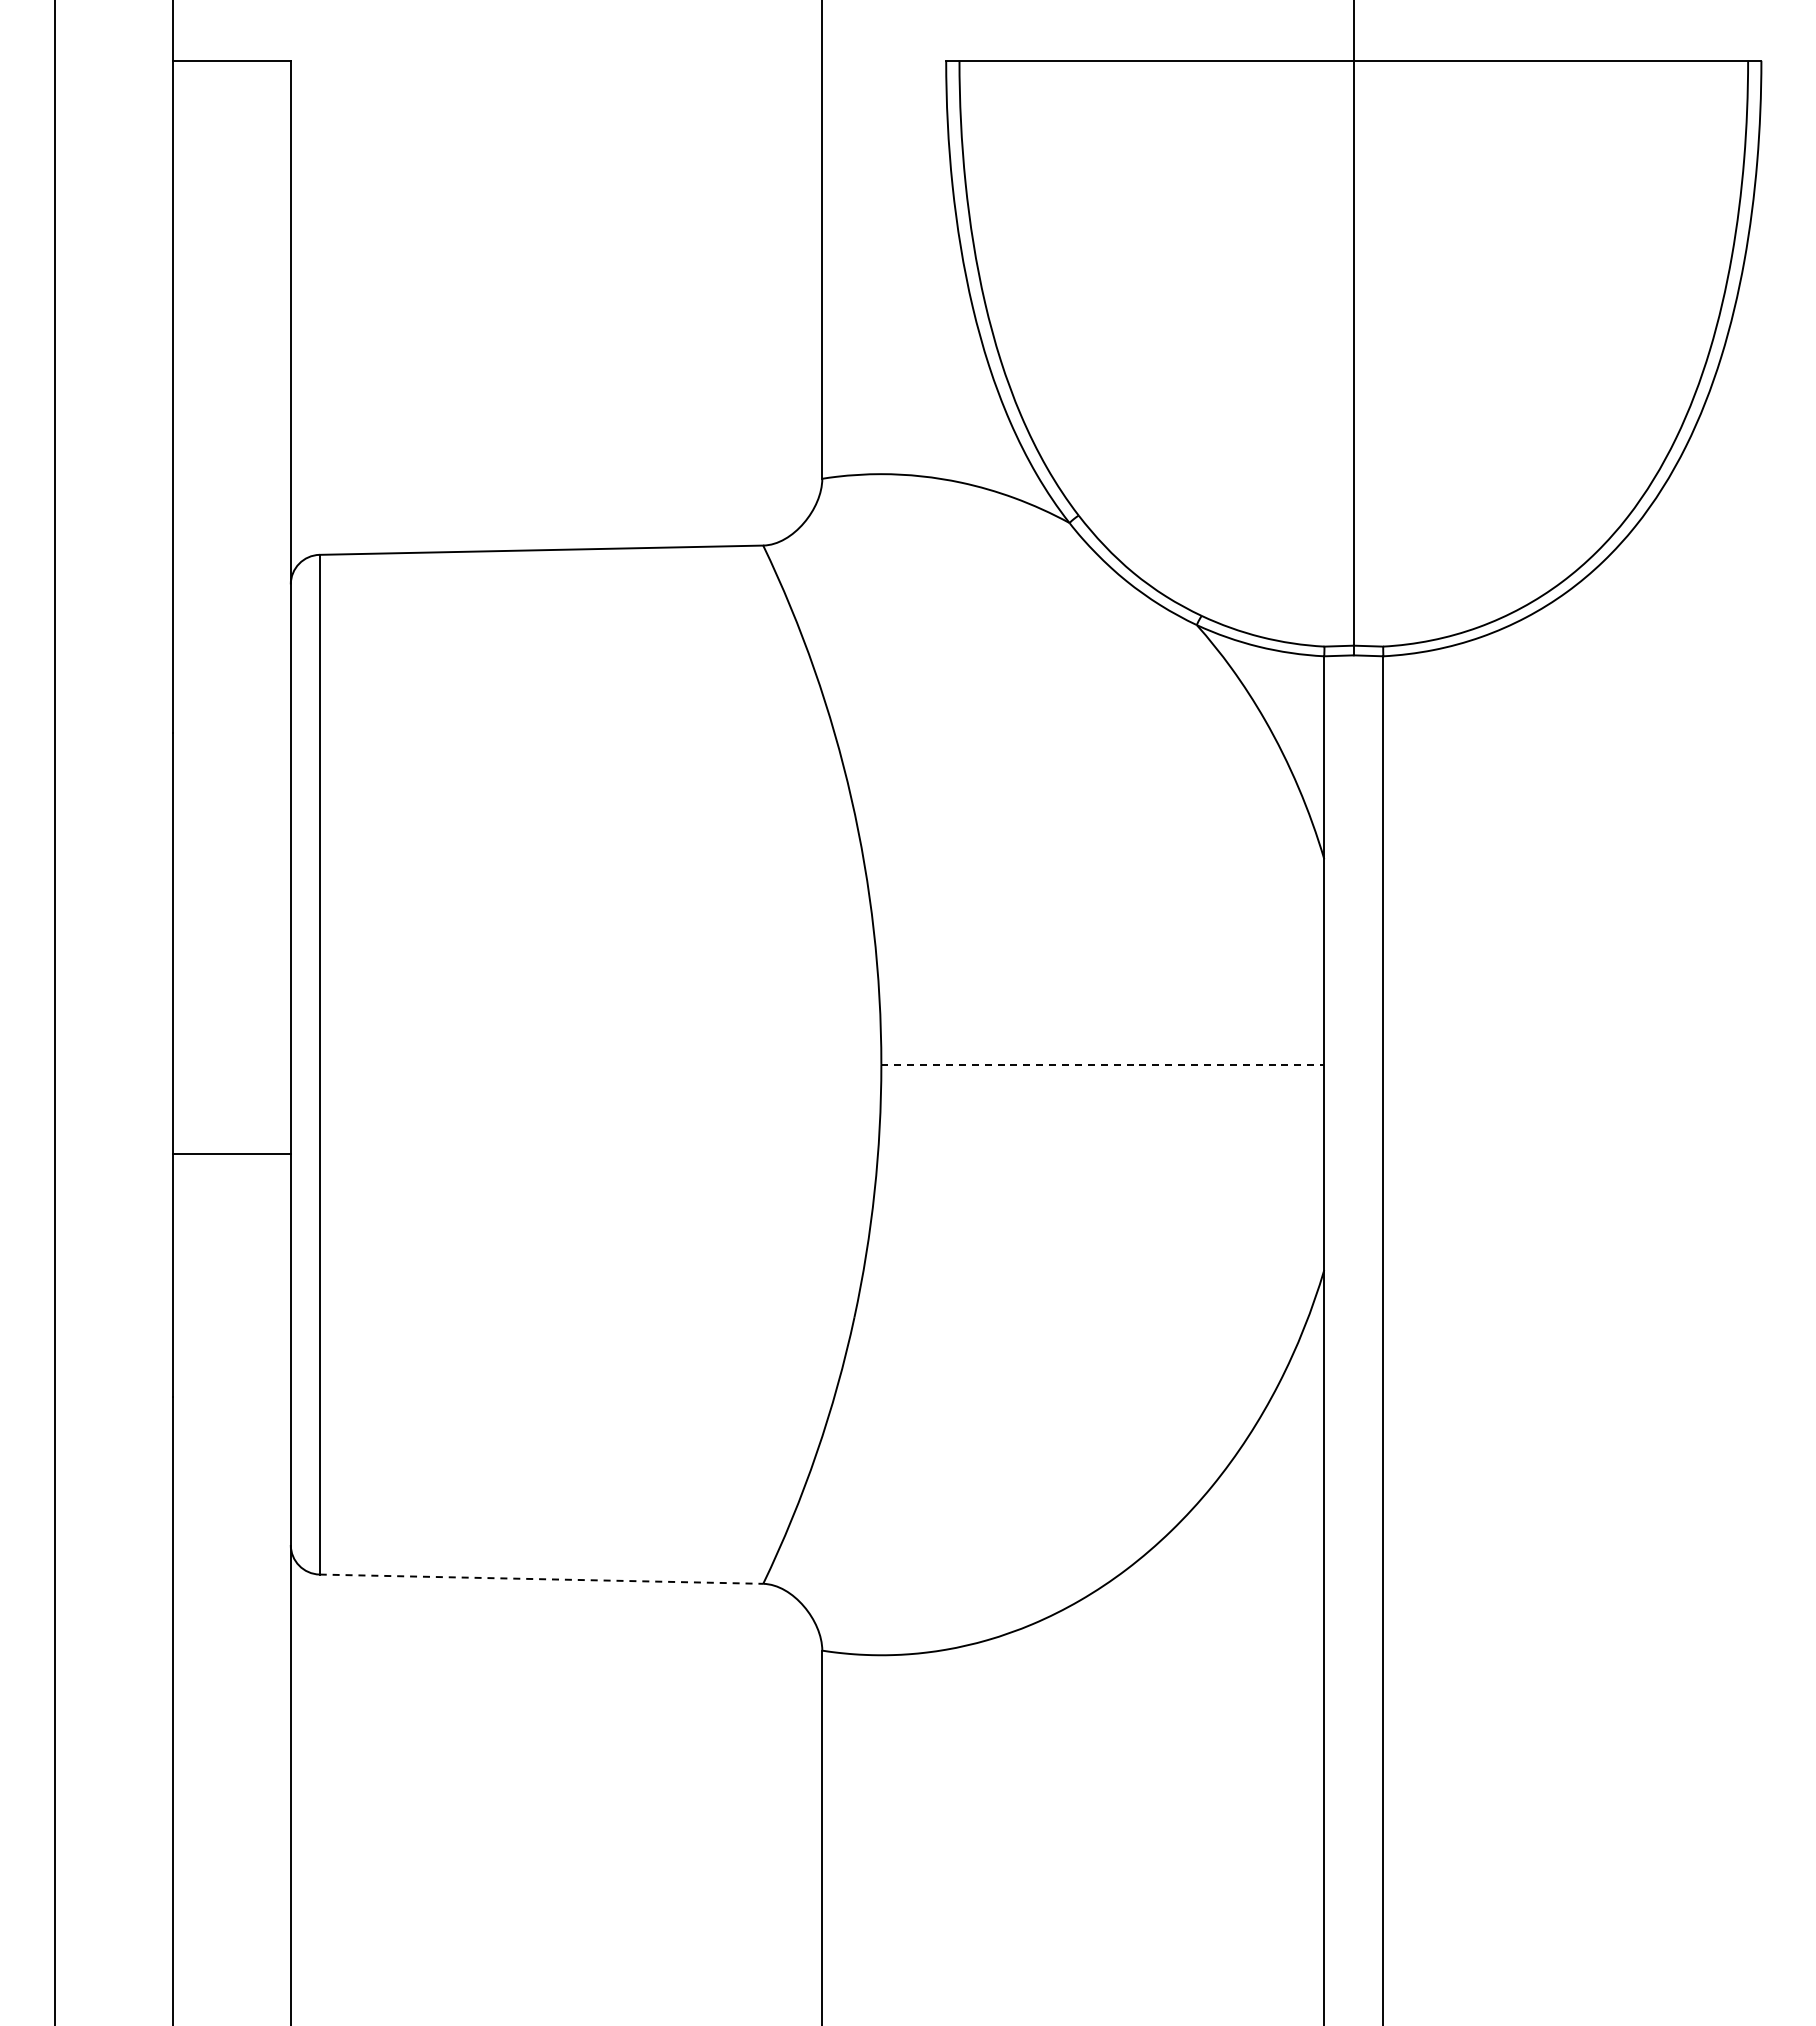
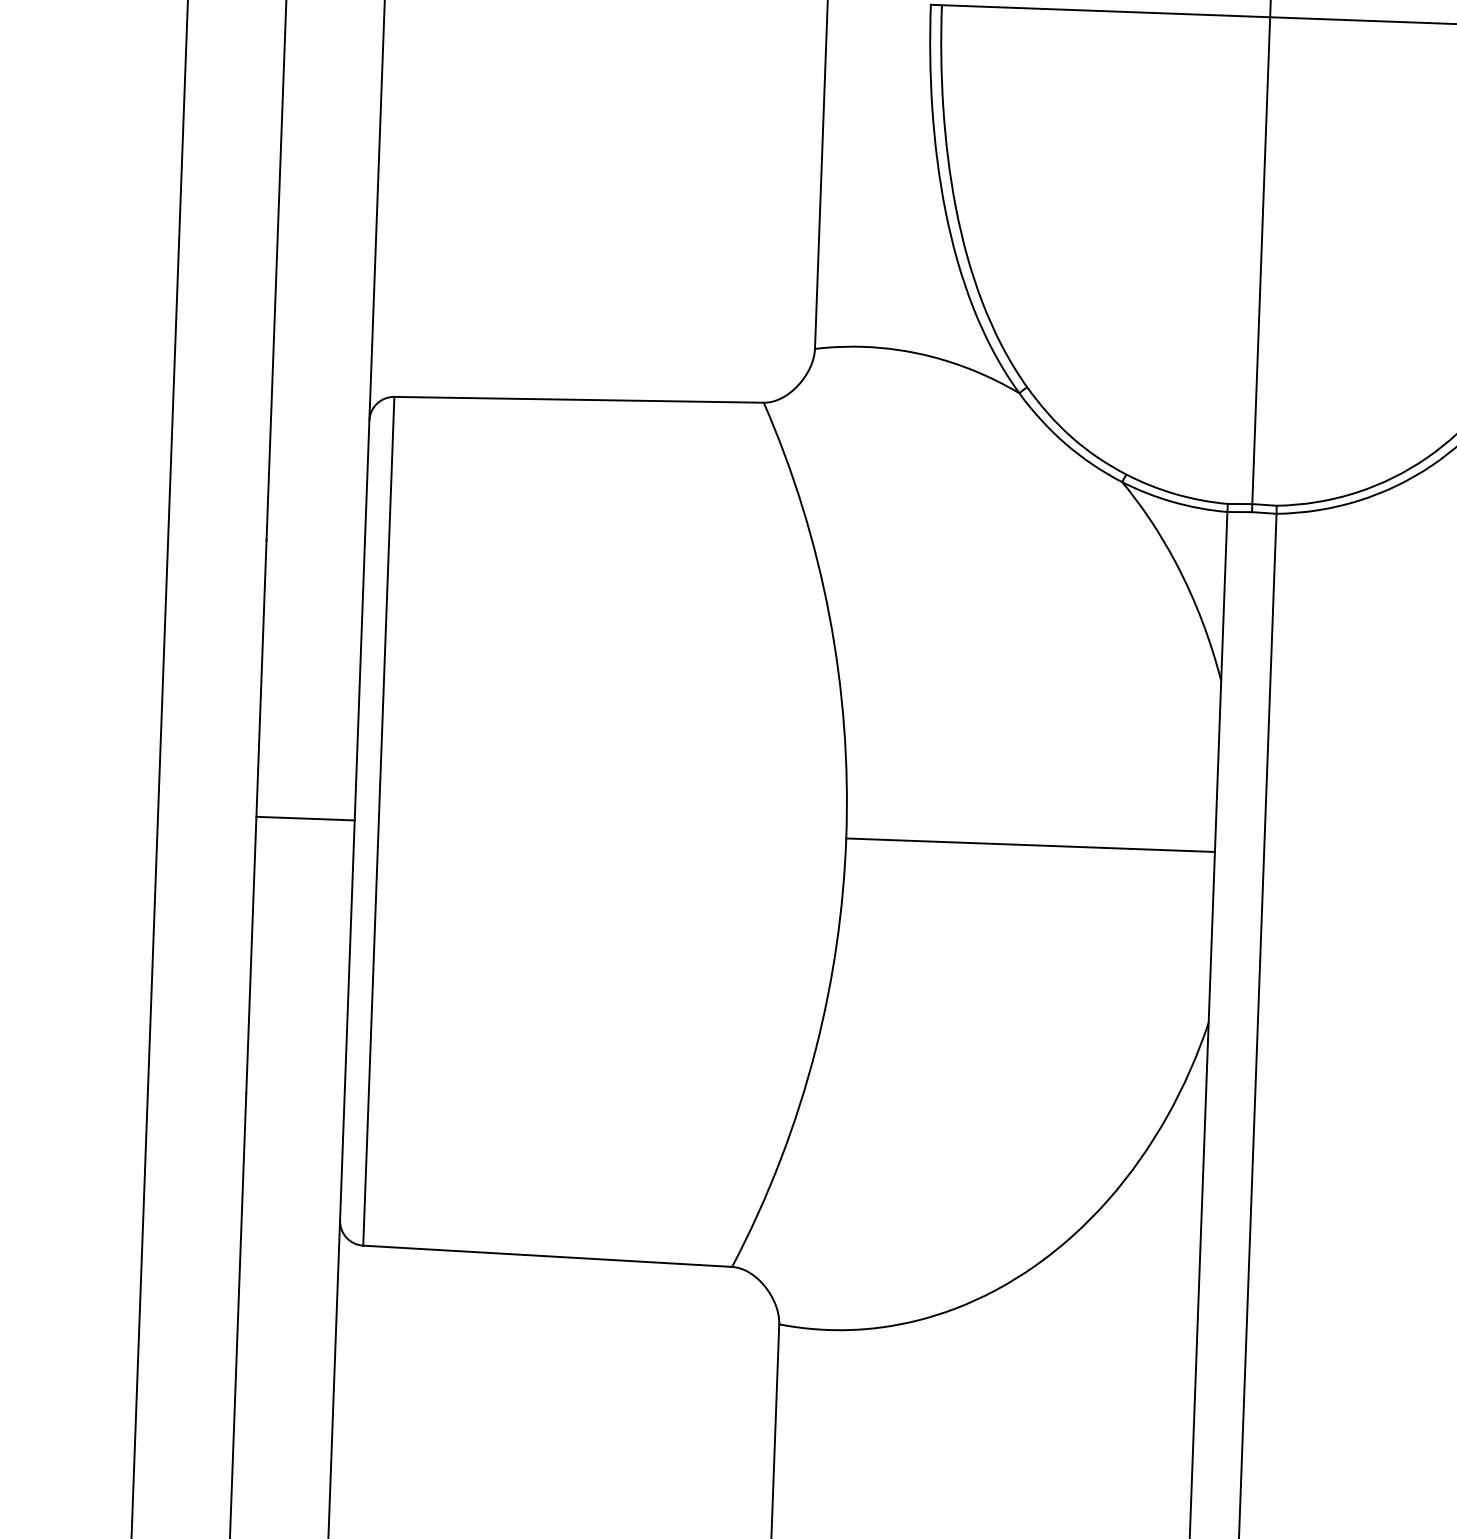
line: (1103, 1064) -> (1031, 845), dashed -> solid
line: (231, 1153) -> (305, 818), moved
line: (541, 1579) -> (547, 1256), dashed -> solid

